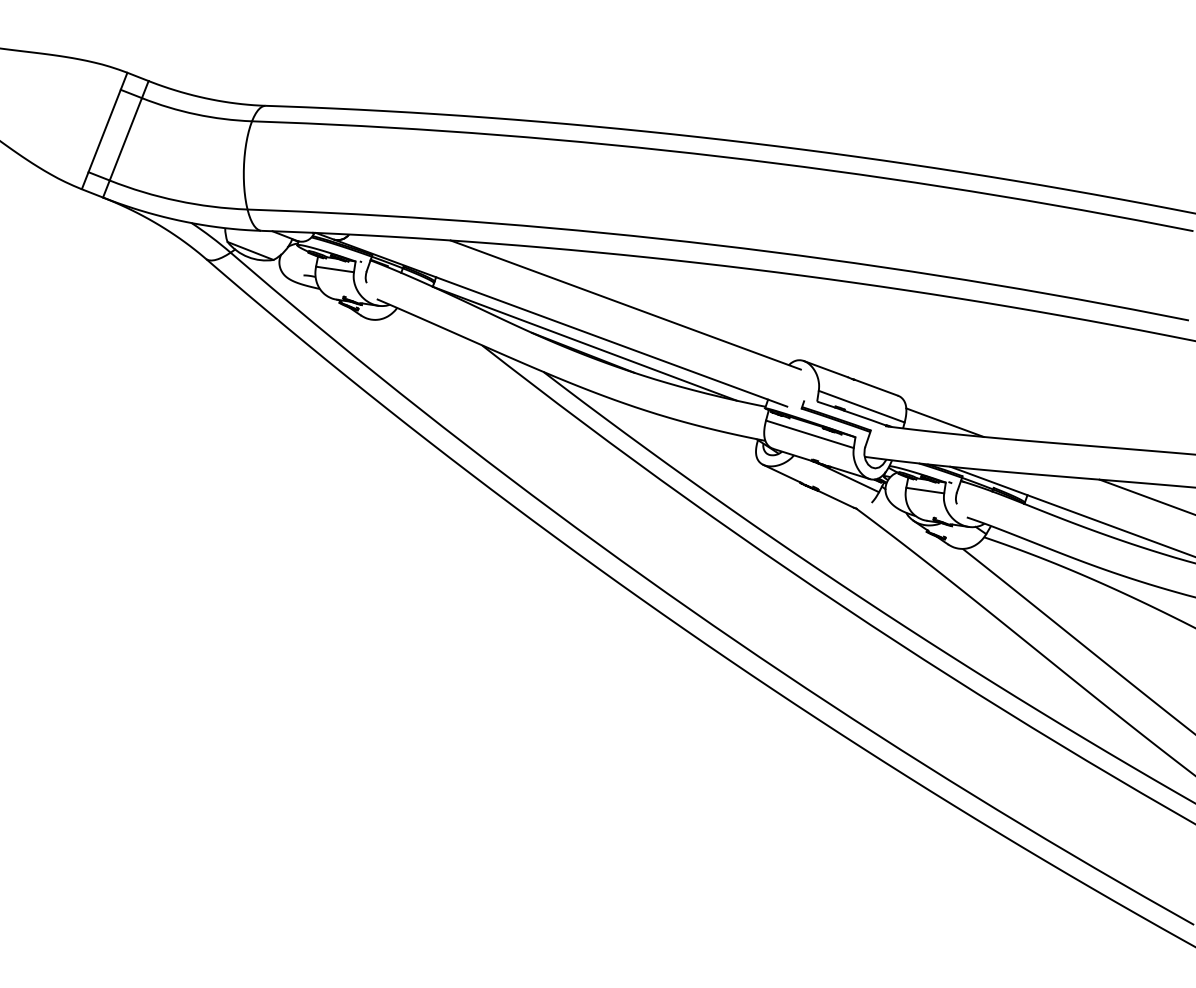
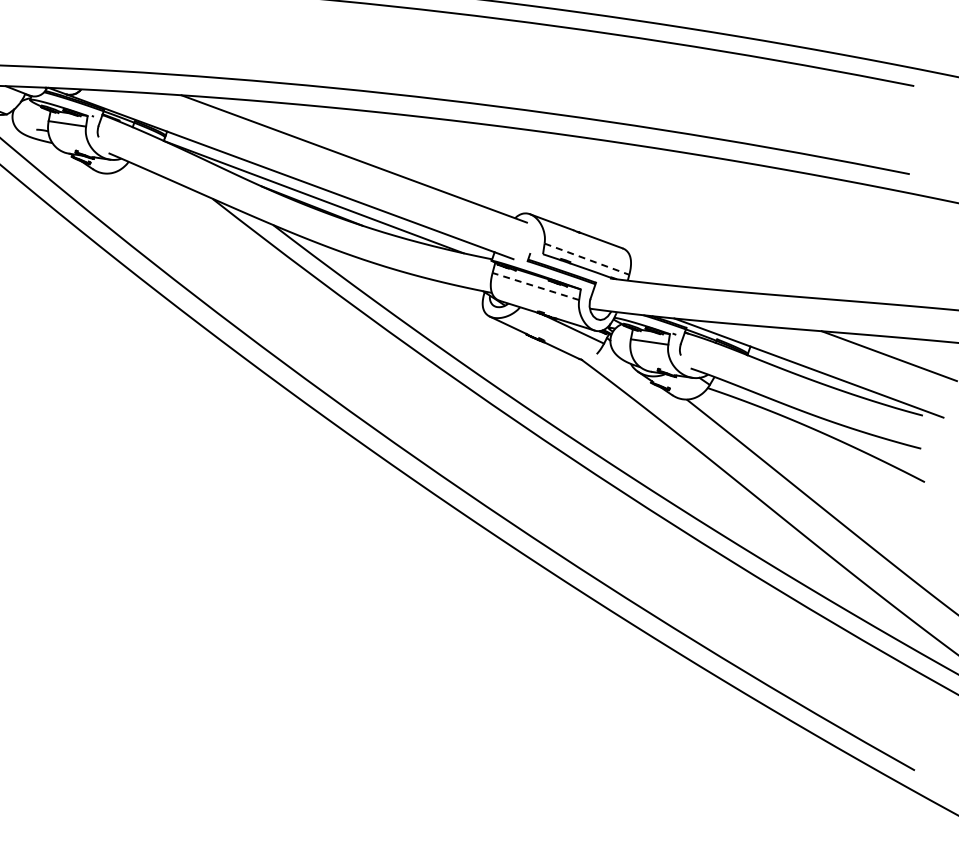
line: (861, 406) -> (586, 259), solid -> dashed
line: (944, 422) -> (668, 274), removed
line: (809, 434) -> (535, 286), solid -> dashed

